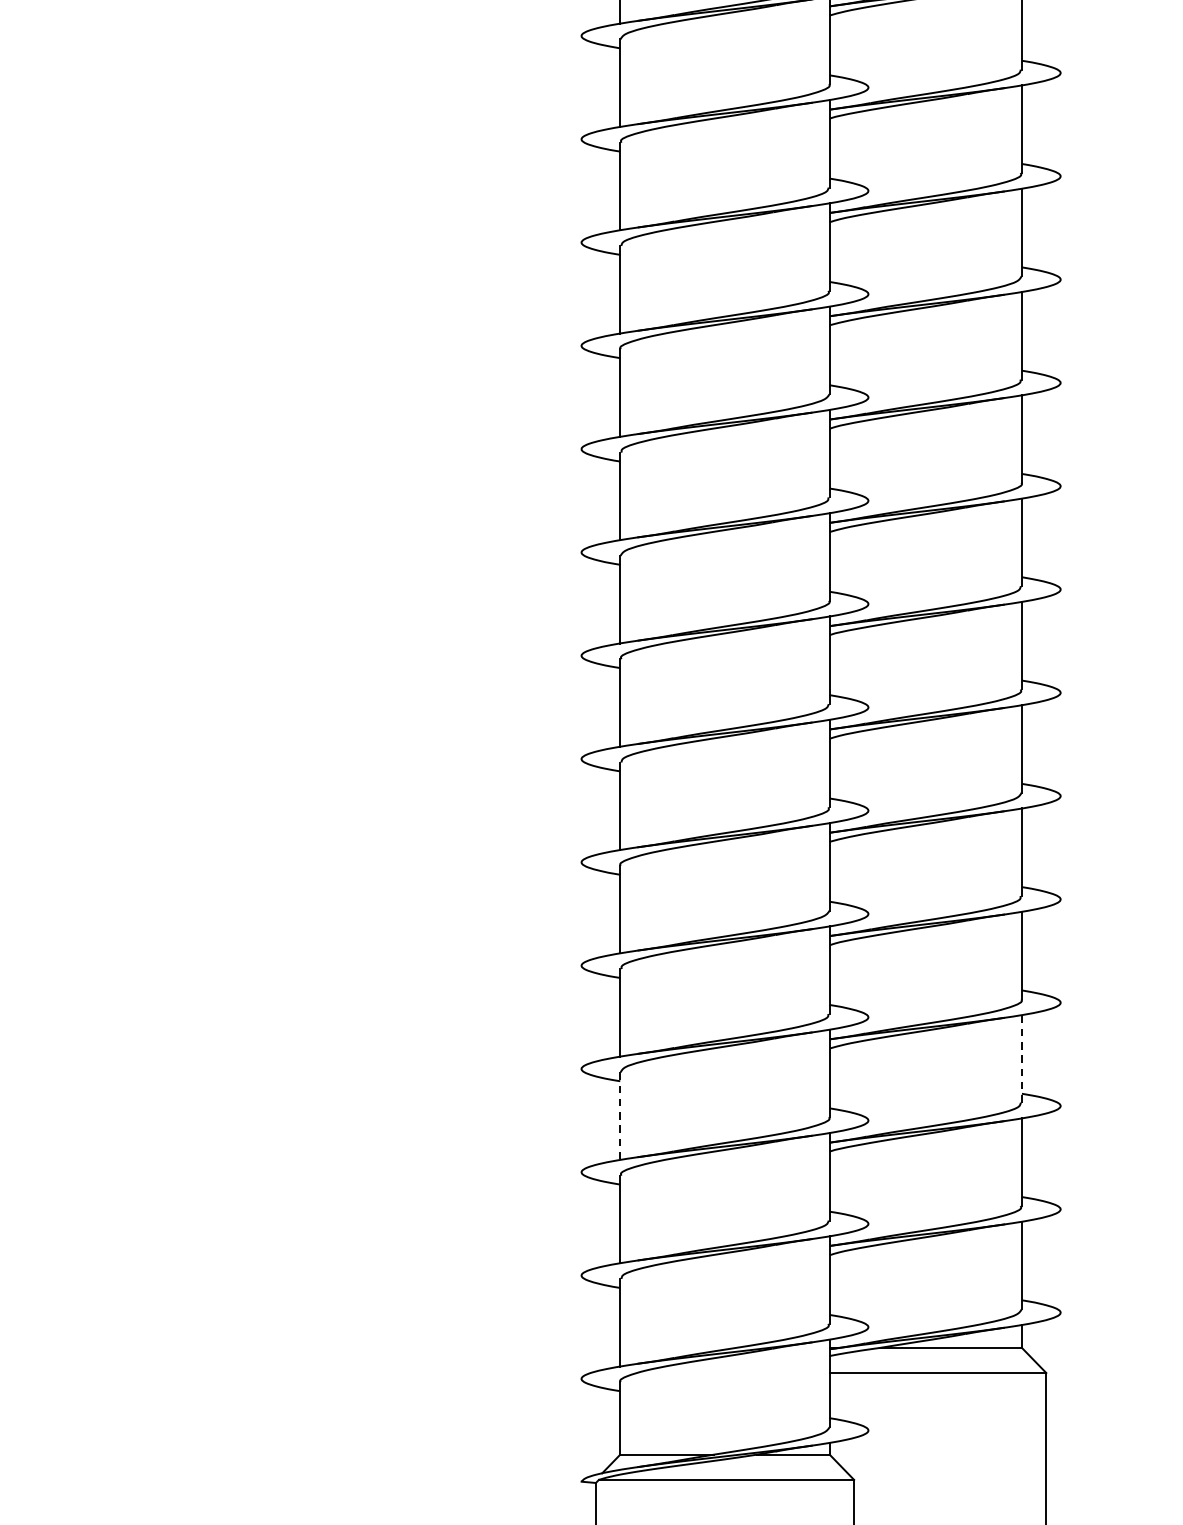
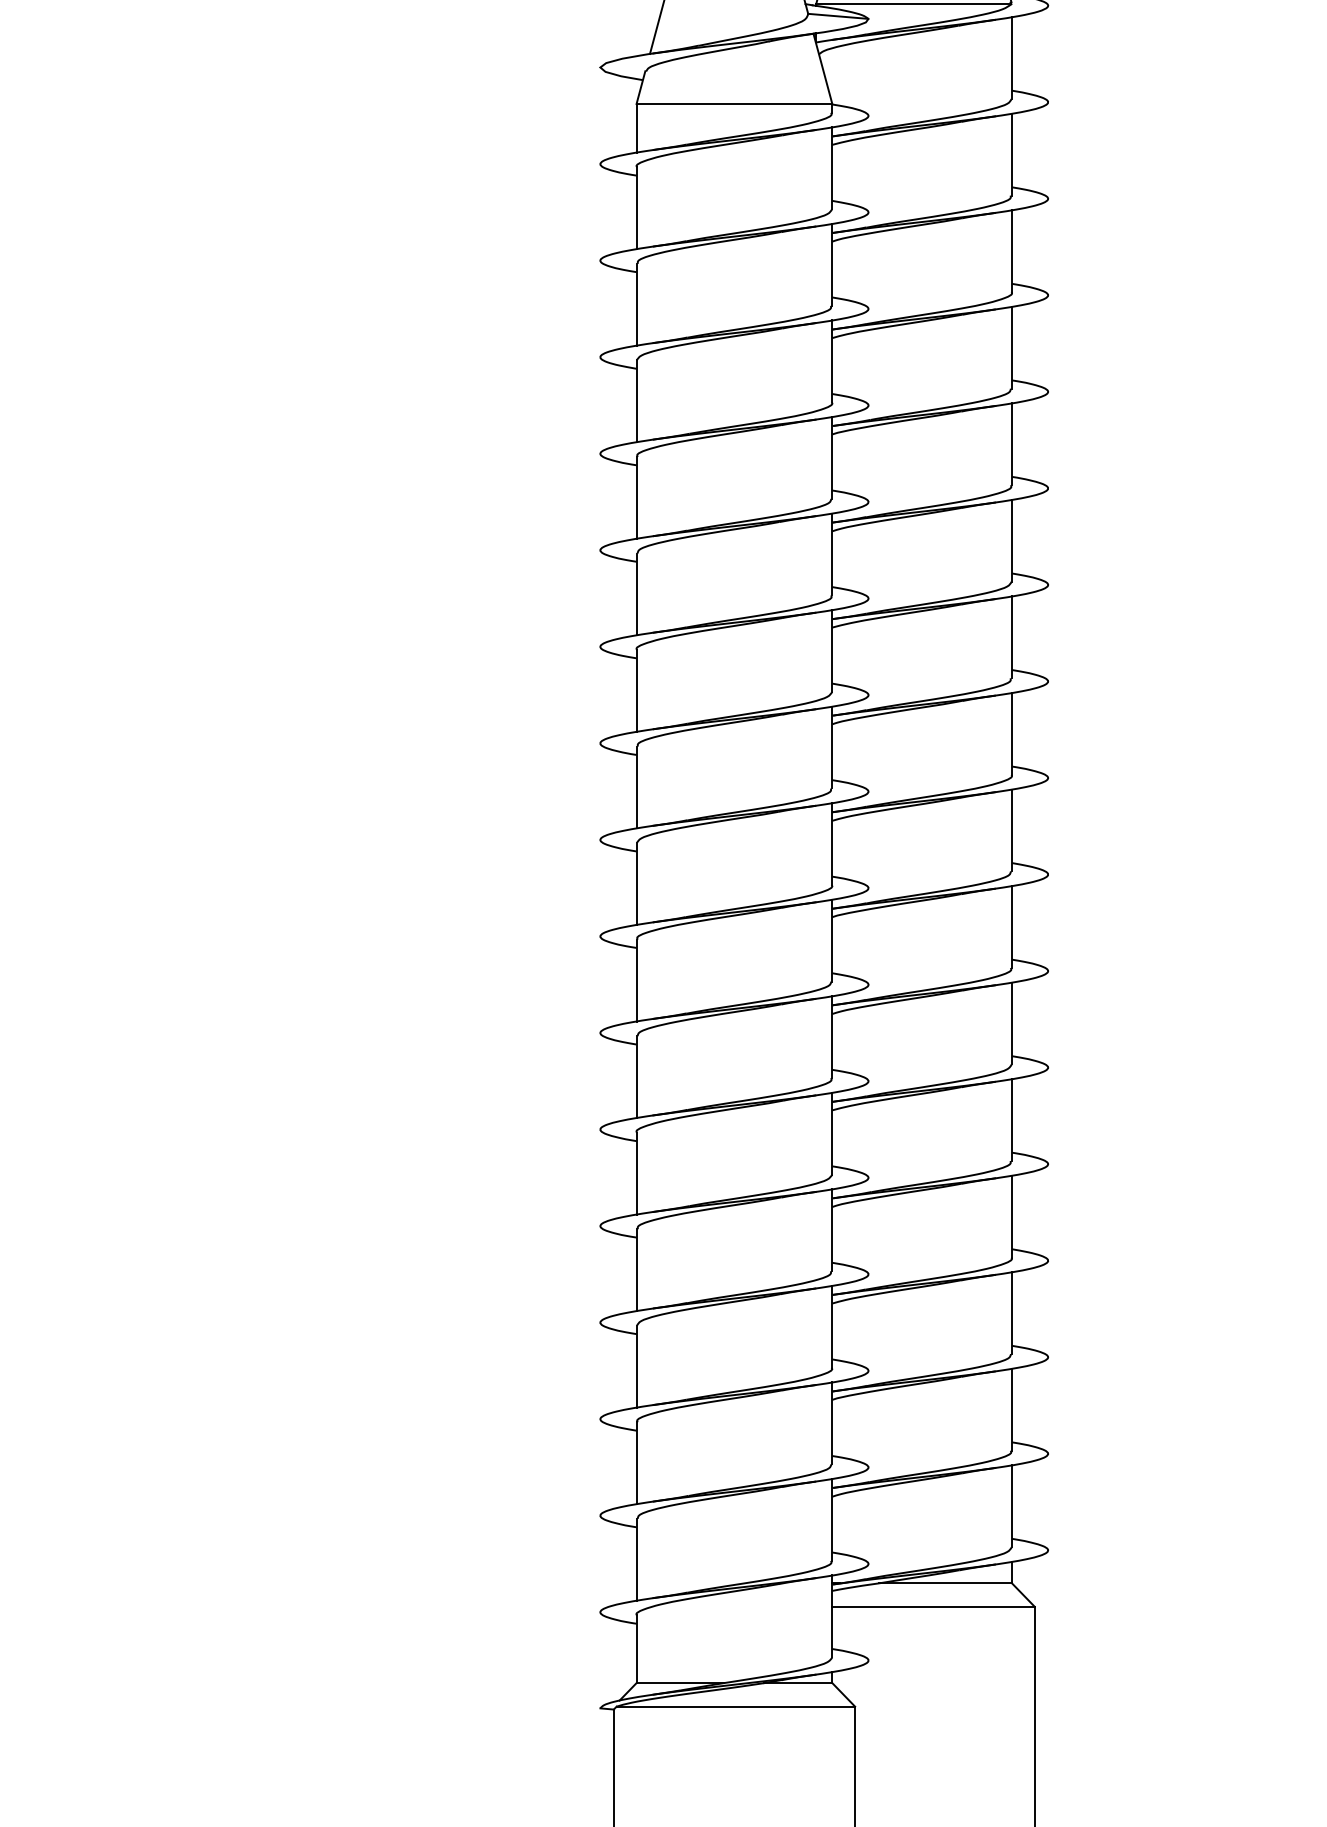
line: (1021, 1059) -> (1011, 1313), dashed -> solid
line: (620, 1115) -> (636, 1366), dashed -> solid

